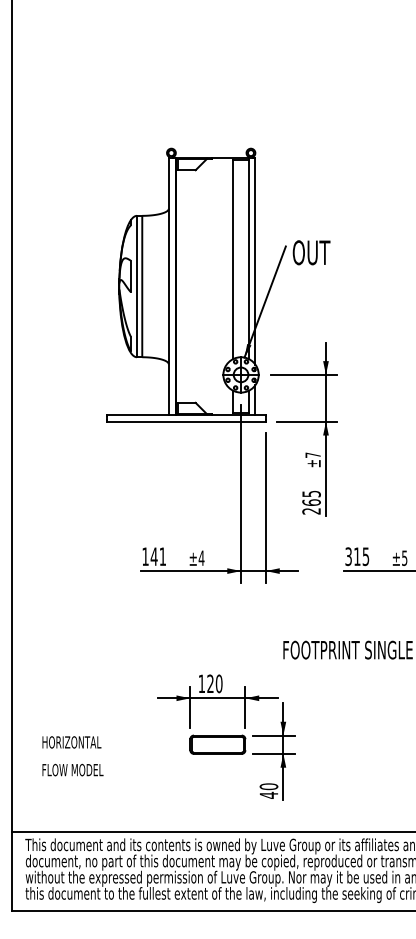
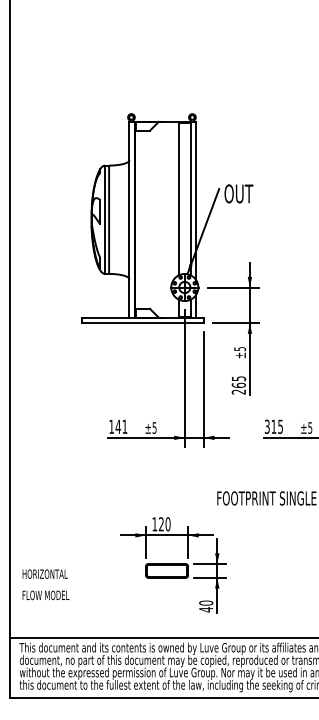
text: (313, 455) -> (240, 349), ±7 -> ±5
text: (201, 557) -> (154, 427), ±4 -> ±5
text: (72, 755) -> (45, 584), moved

